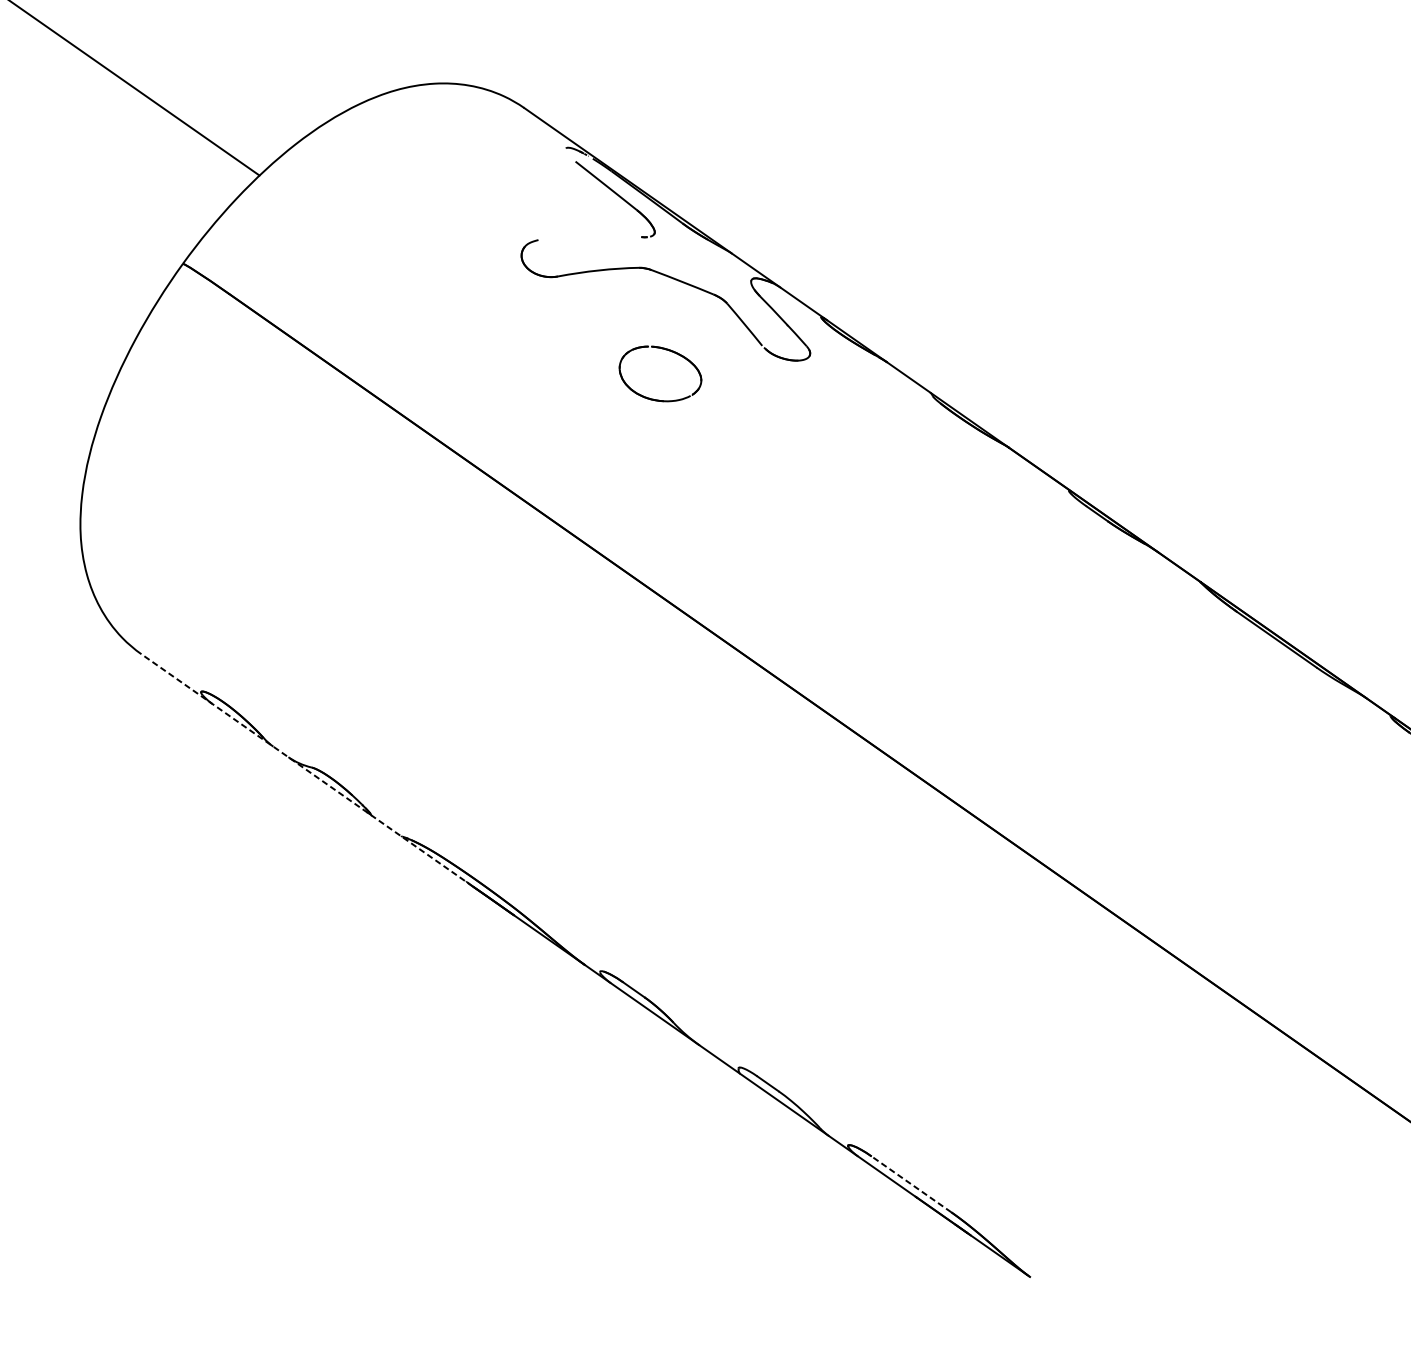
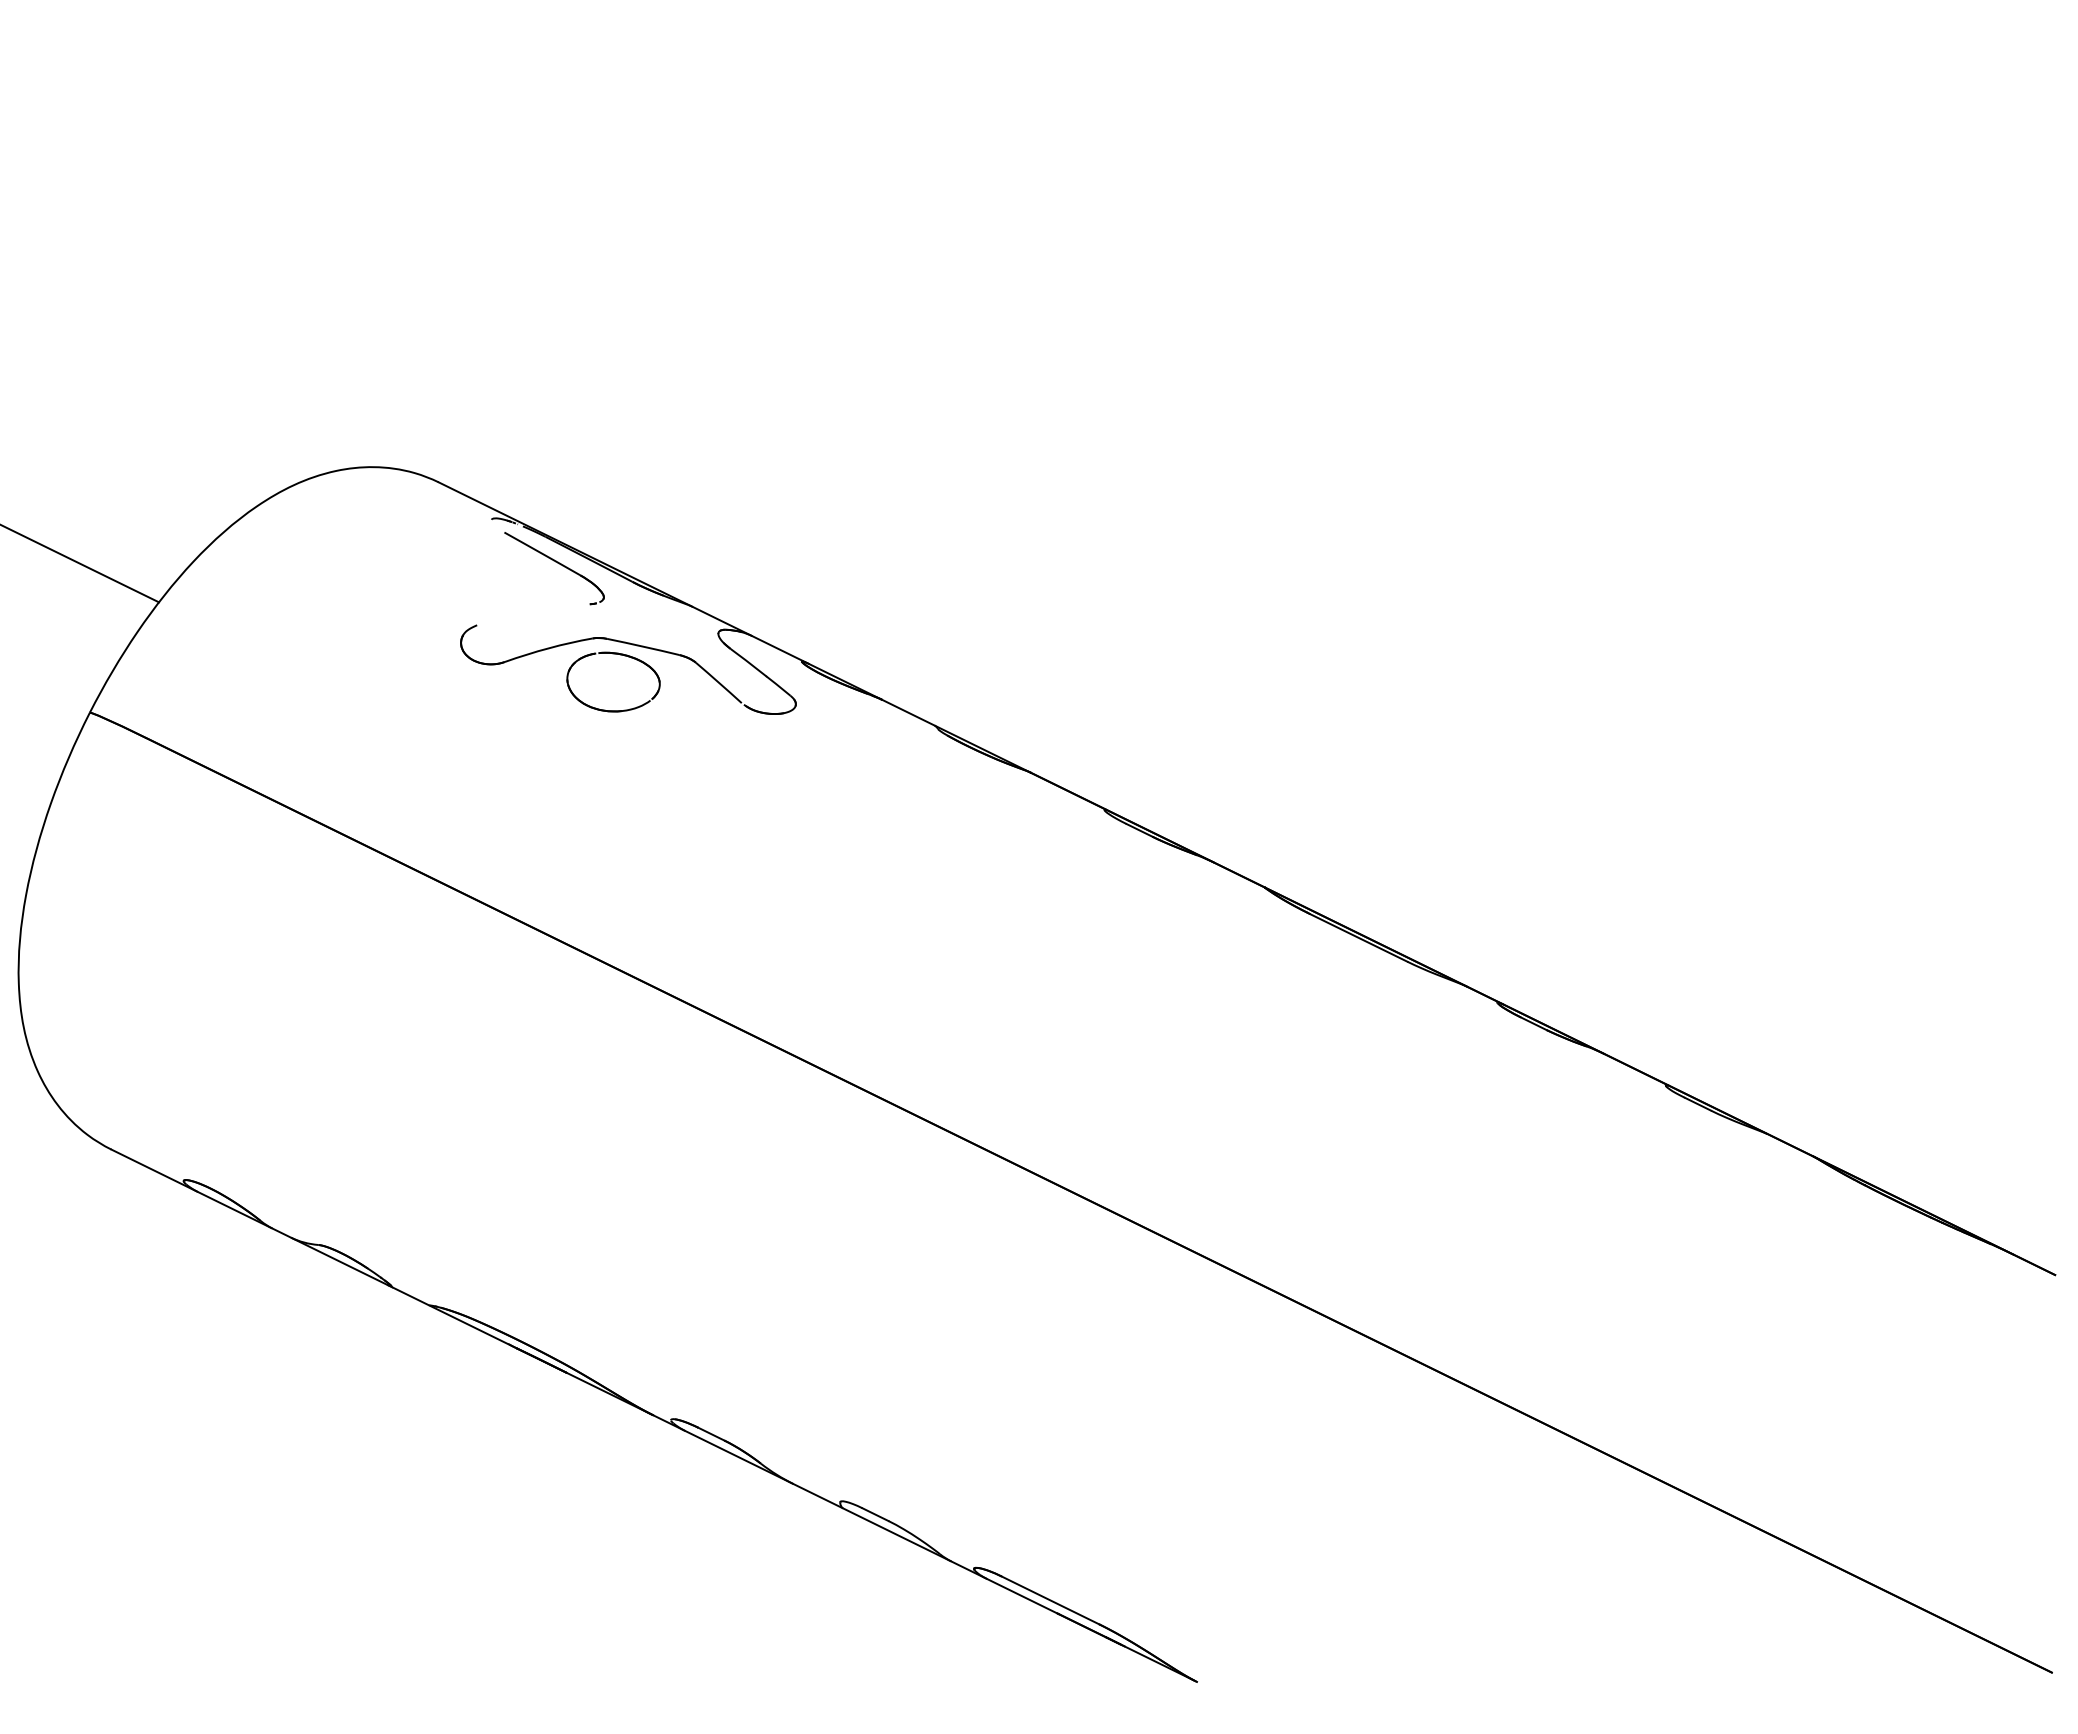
part: (670, 351) -> (620, 655), moved
line: (306, 769) -> (313, 1248), dashed -> solid
line: (911, 1184) -> (1050, 1600), dashed -> solid

